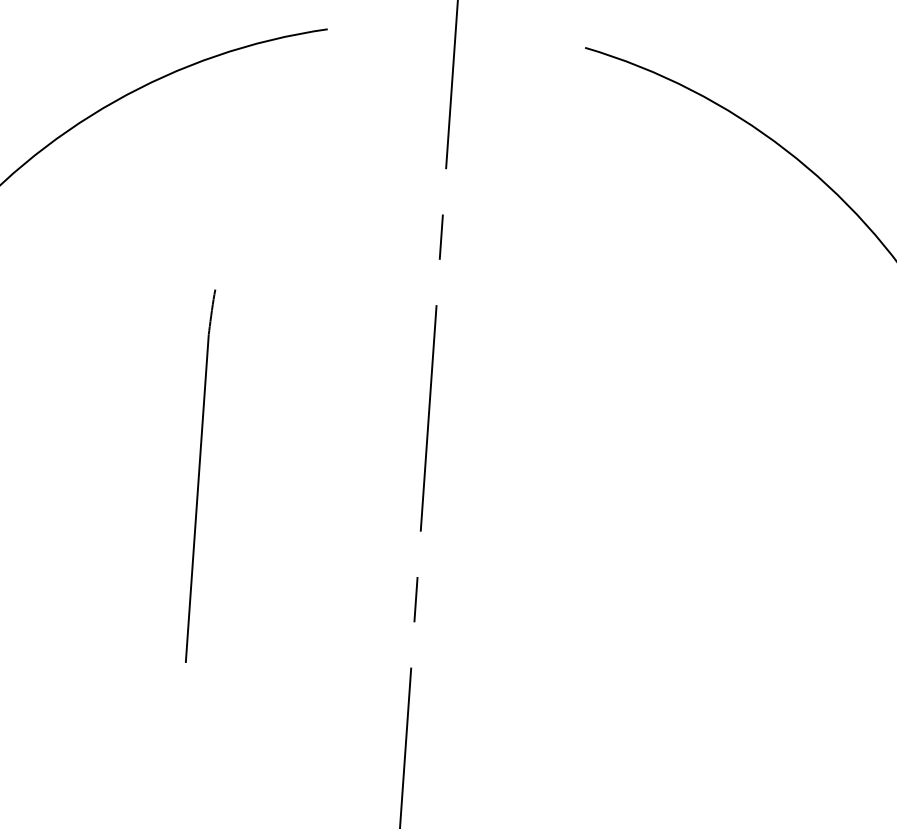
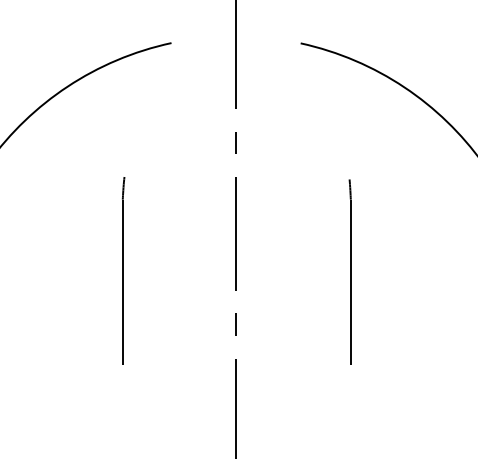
part: (650, 509) -> (349, 271), added

